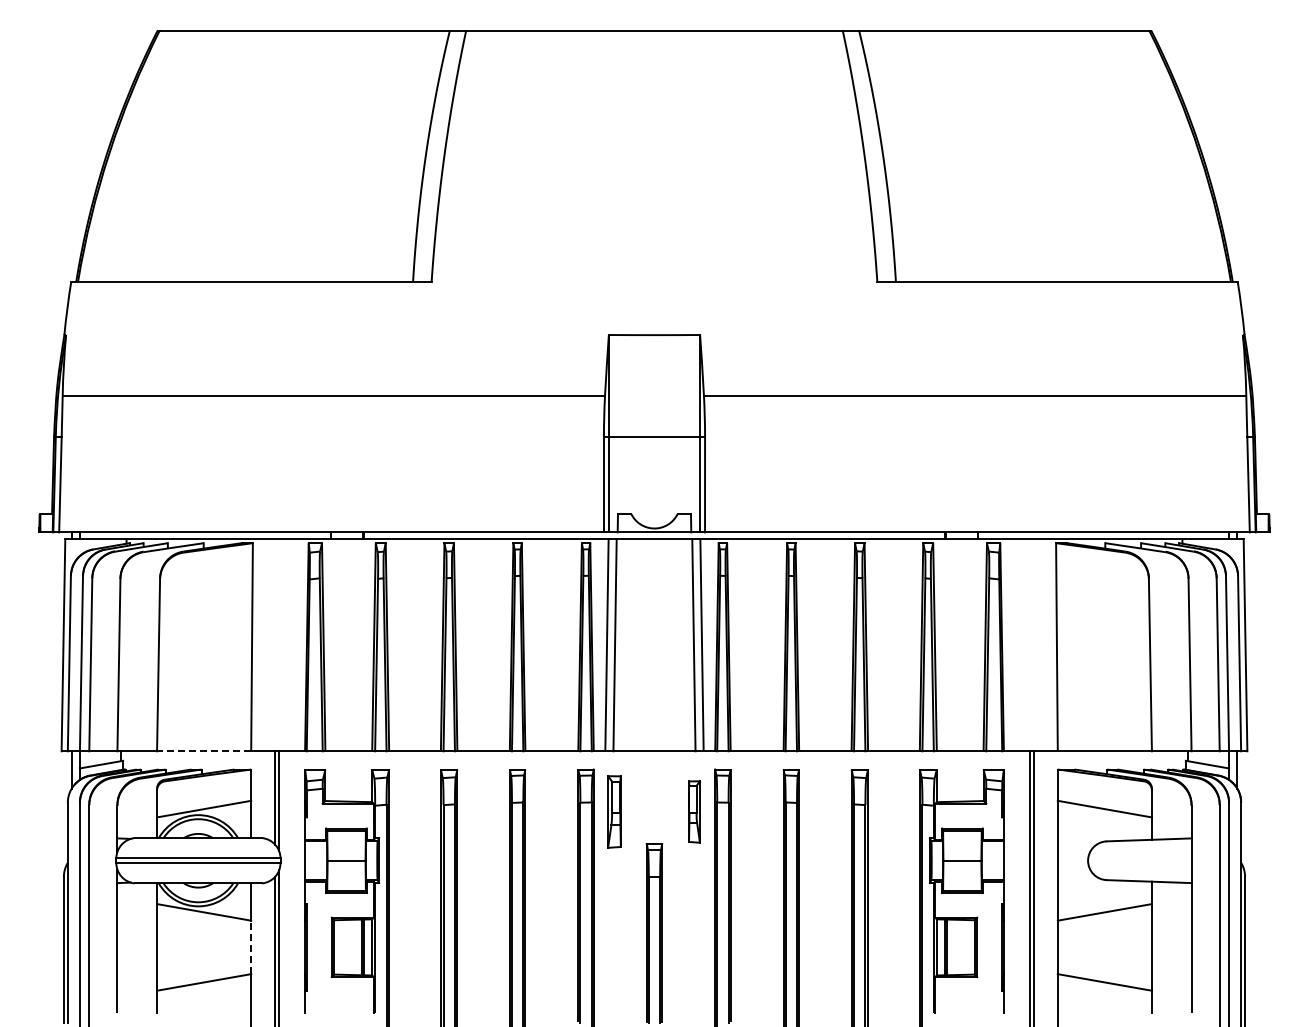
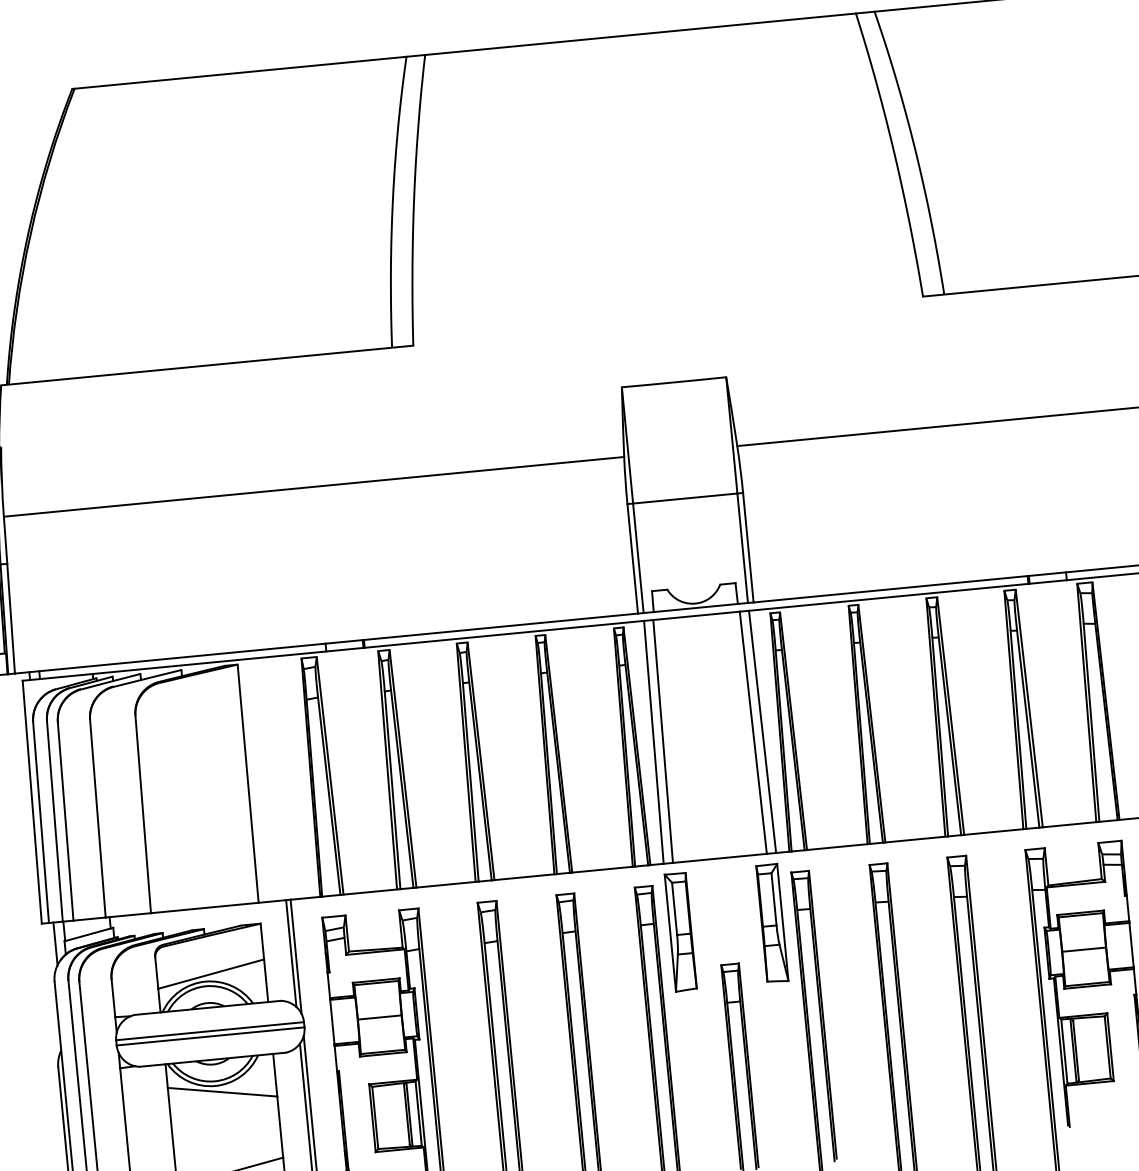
line: (203, 751) -> (204, 908), dashed -> solid
part: (614, 811) -> (680, 931), size x1.43
part: (694, 811) -> (772, 922), size x1.67
line: (251, 947) -> (280, 1127), dashed -> solid

